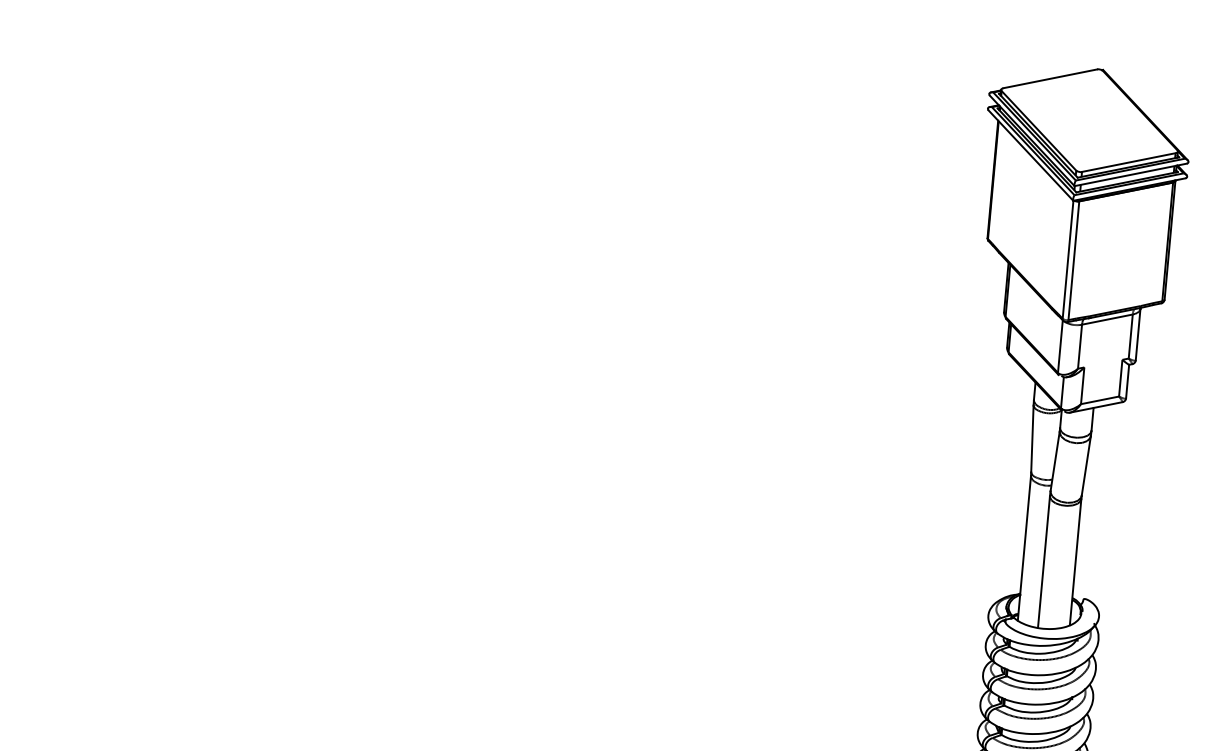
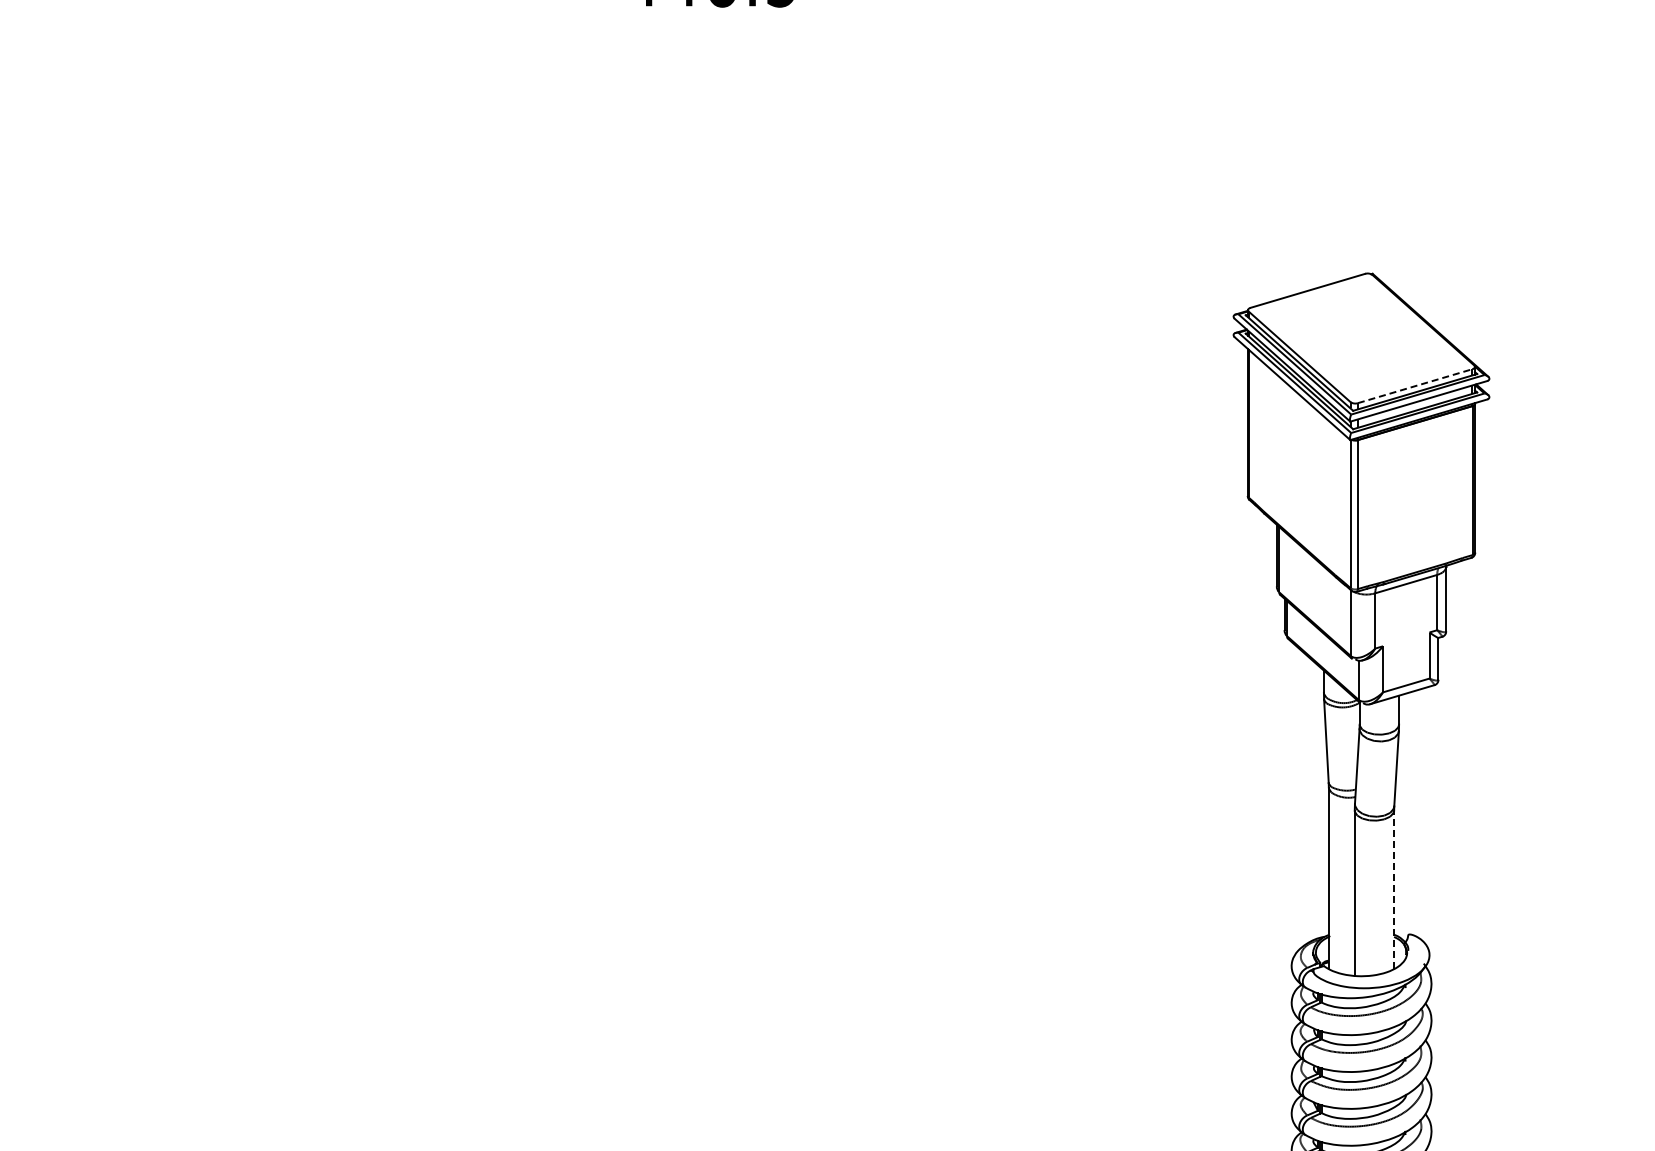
line: (1129, 162) -> (1415, 386), solid -> dashed
line: (1075, 562) -> (1394, 889), solid -> dashed

